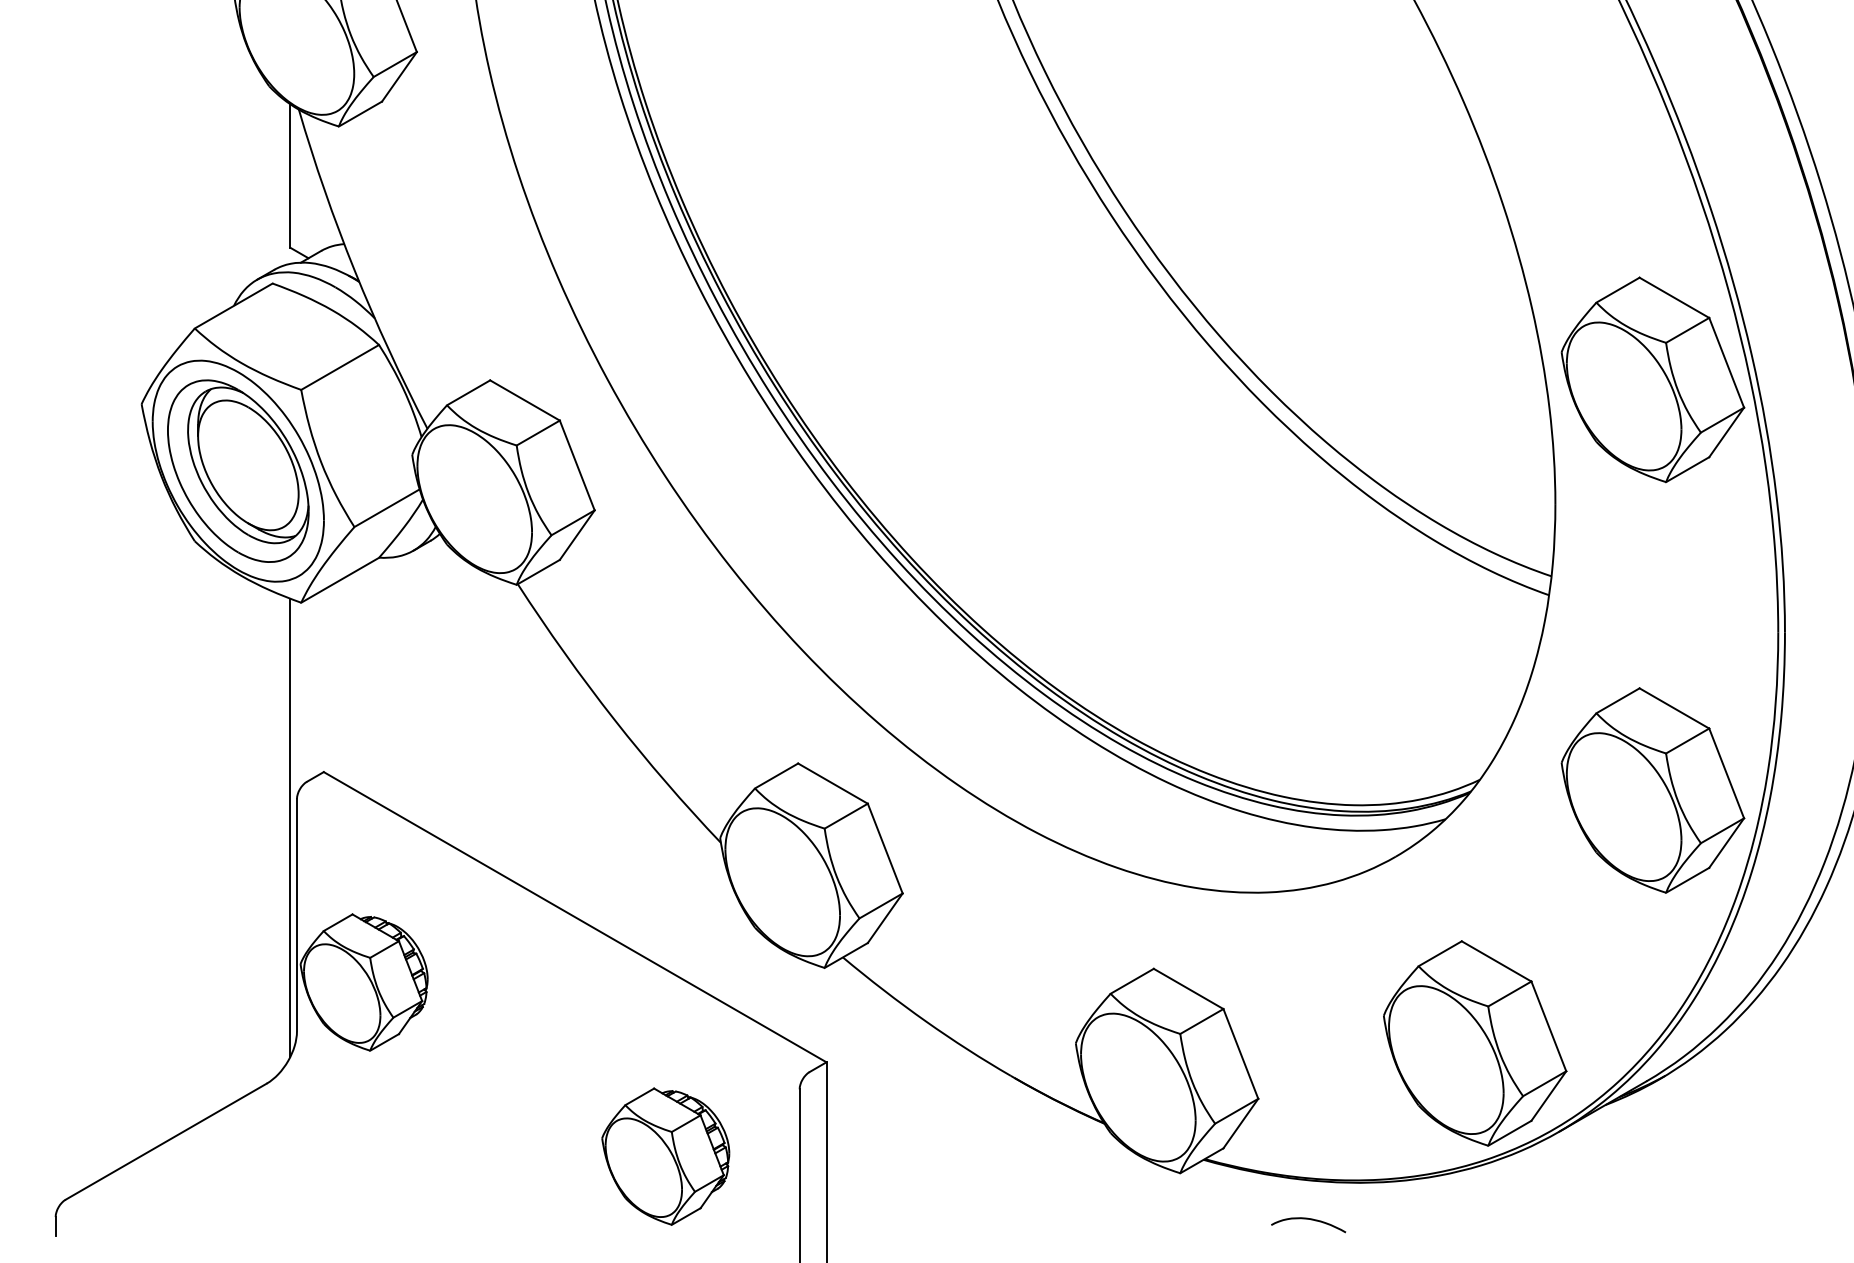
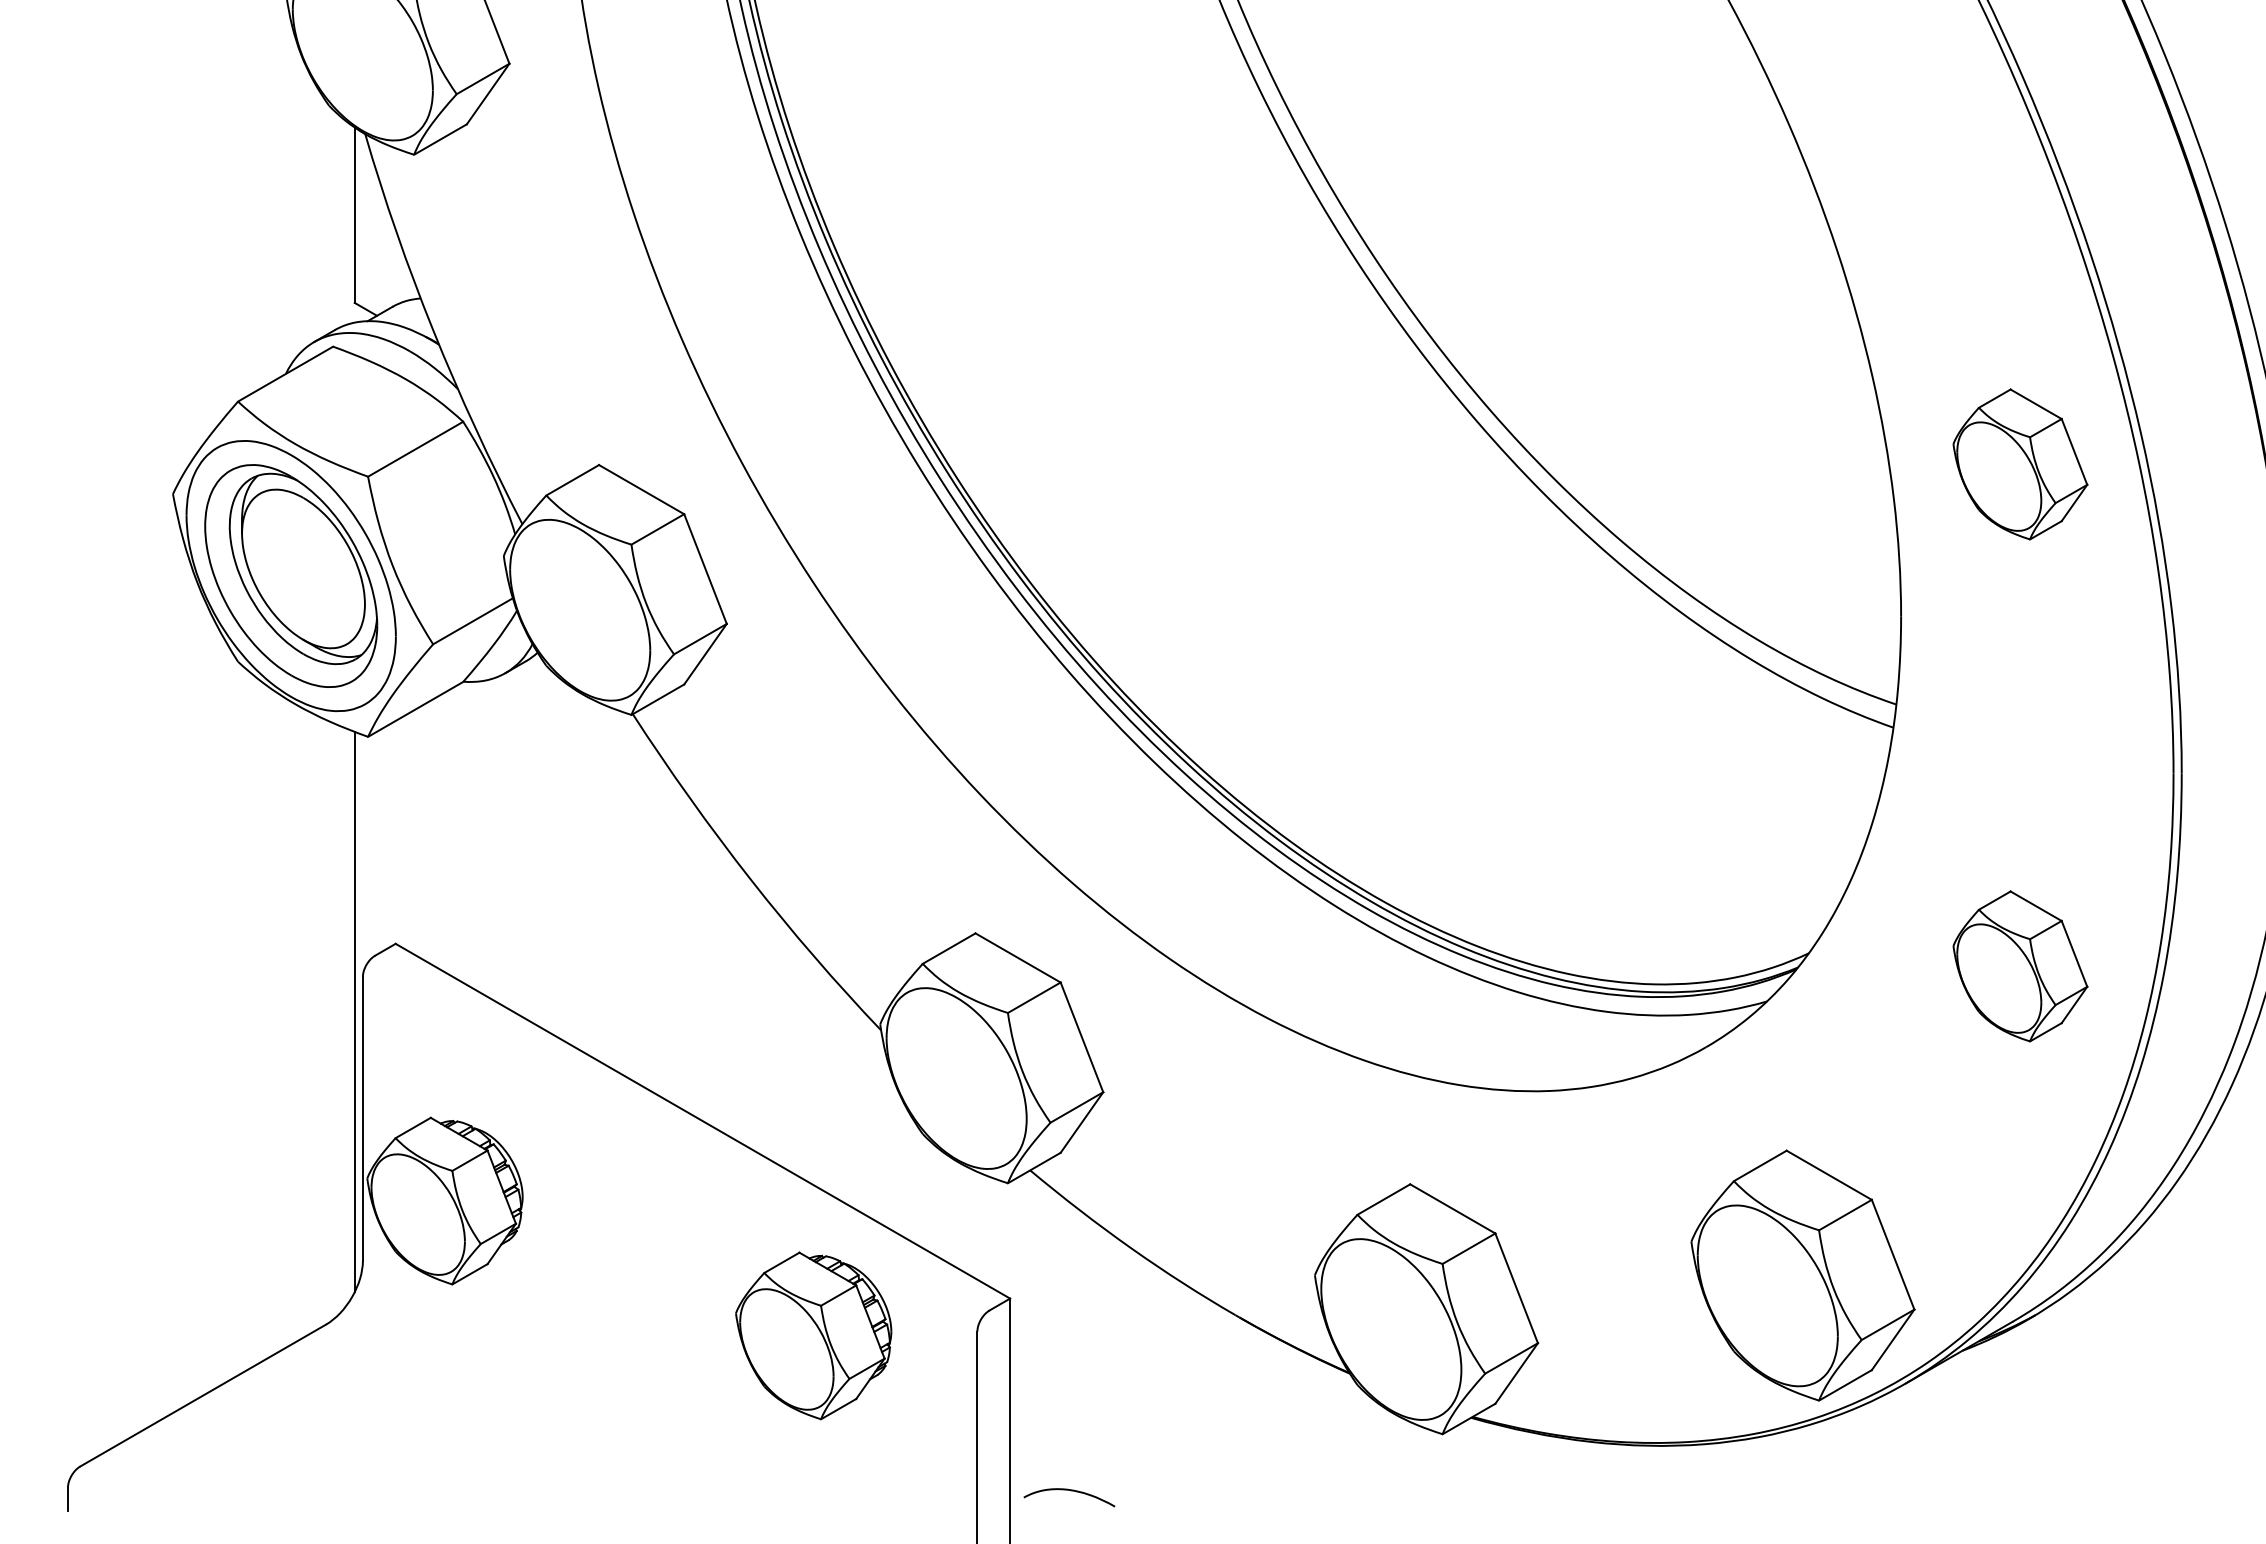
part: (1653, 379) -> (2020, 464), size x0.6
part: (1653, 790) -> (2020, 966), size x0.6
part: (665, 1156) -> (813, 1335), moved
curve: (1309, 1220) -> (1070, 1491), moved

